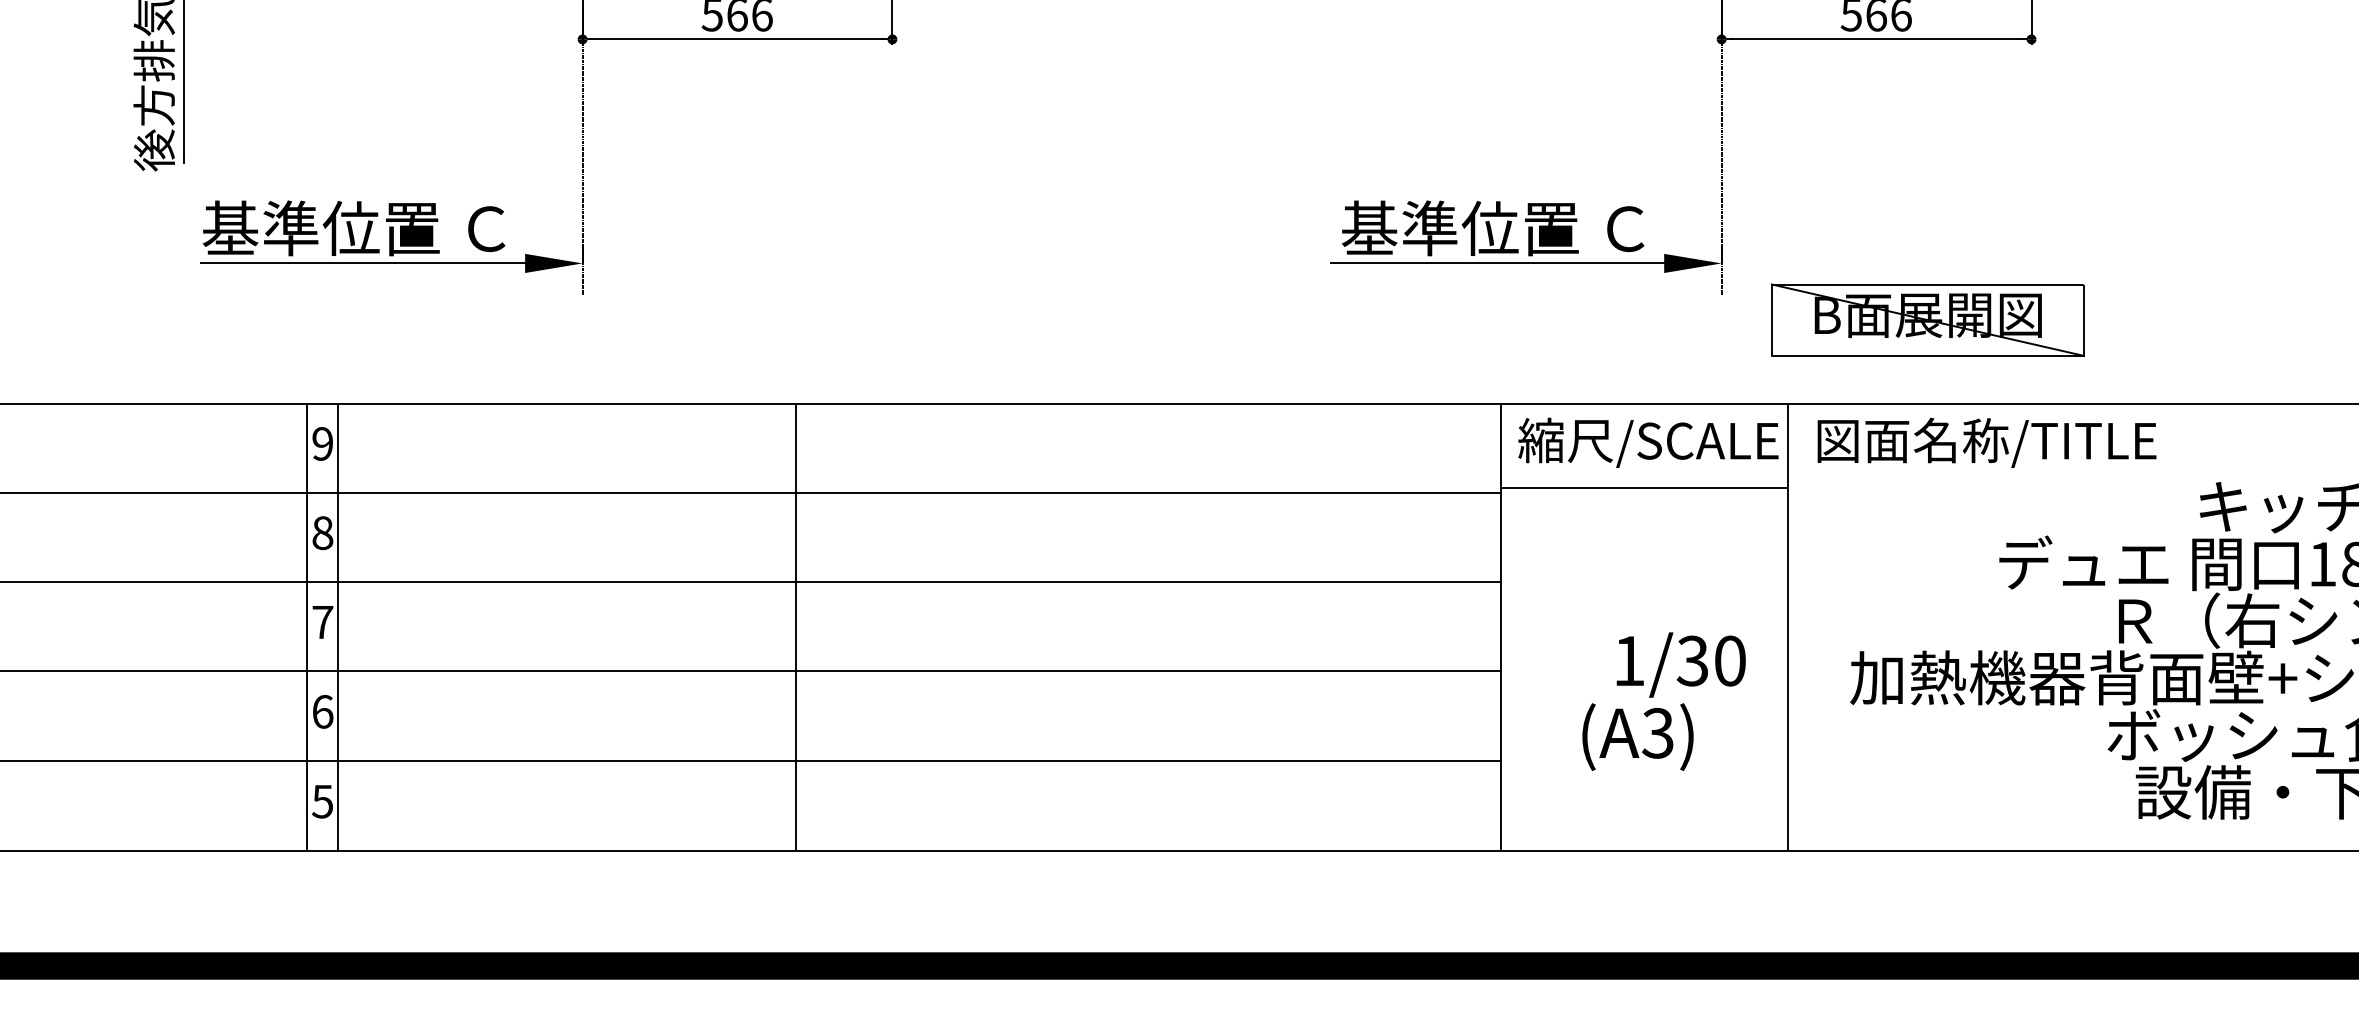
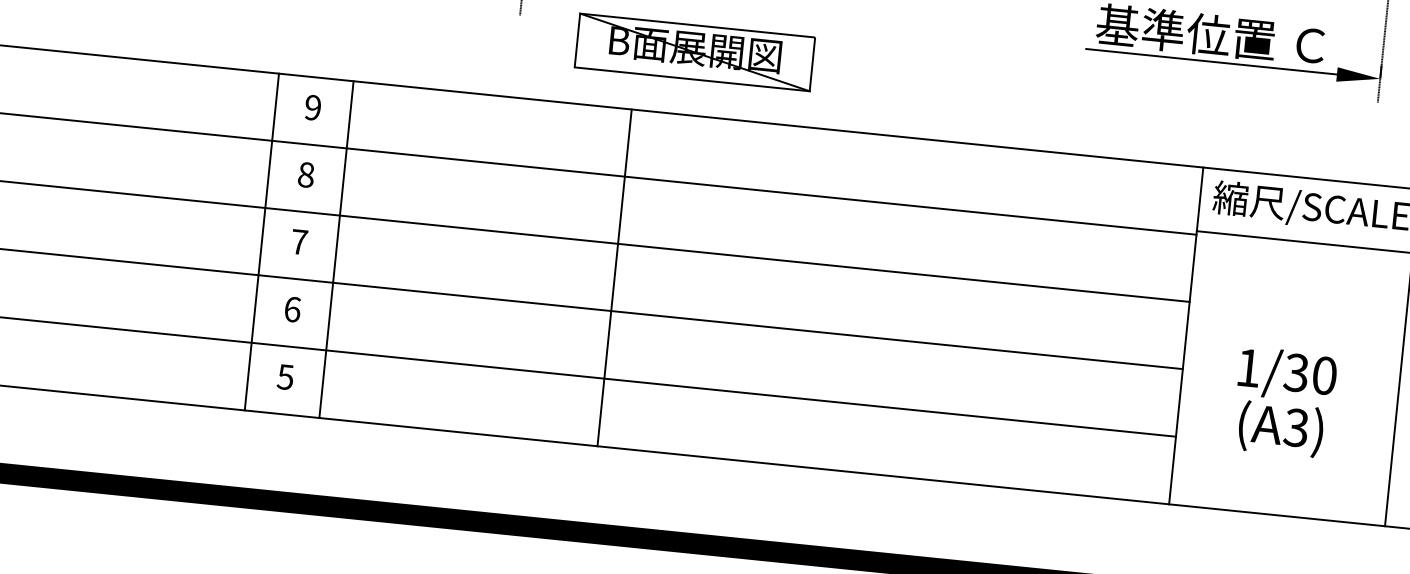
part: (817, 319) -> (695, 51), added
line: (307, 626) -> (261, 241), moved
line: (337, 626) -> (336, 249), moved
line: (795, 626) -> (614, 277), moved
text: (1680, 664) -> (1286, 374), moved

